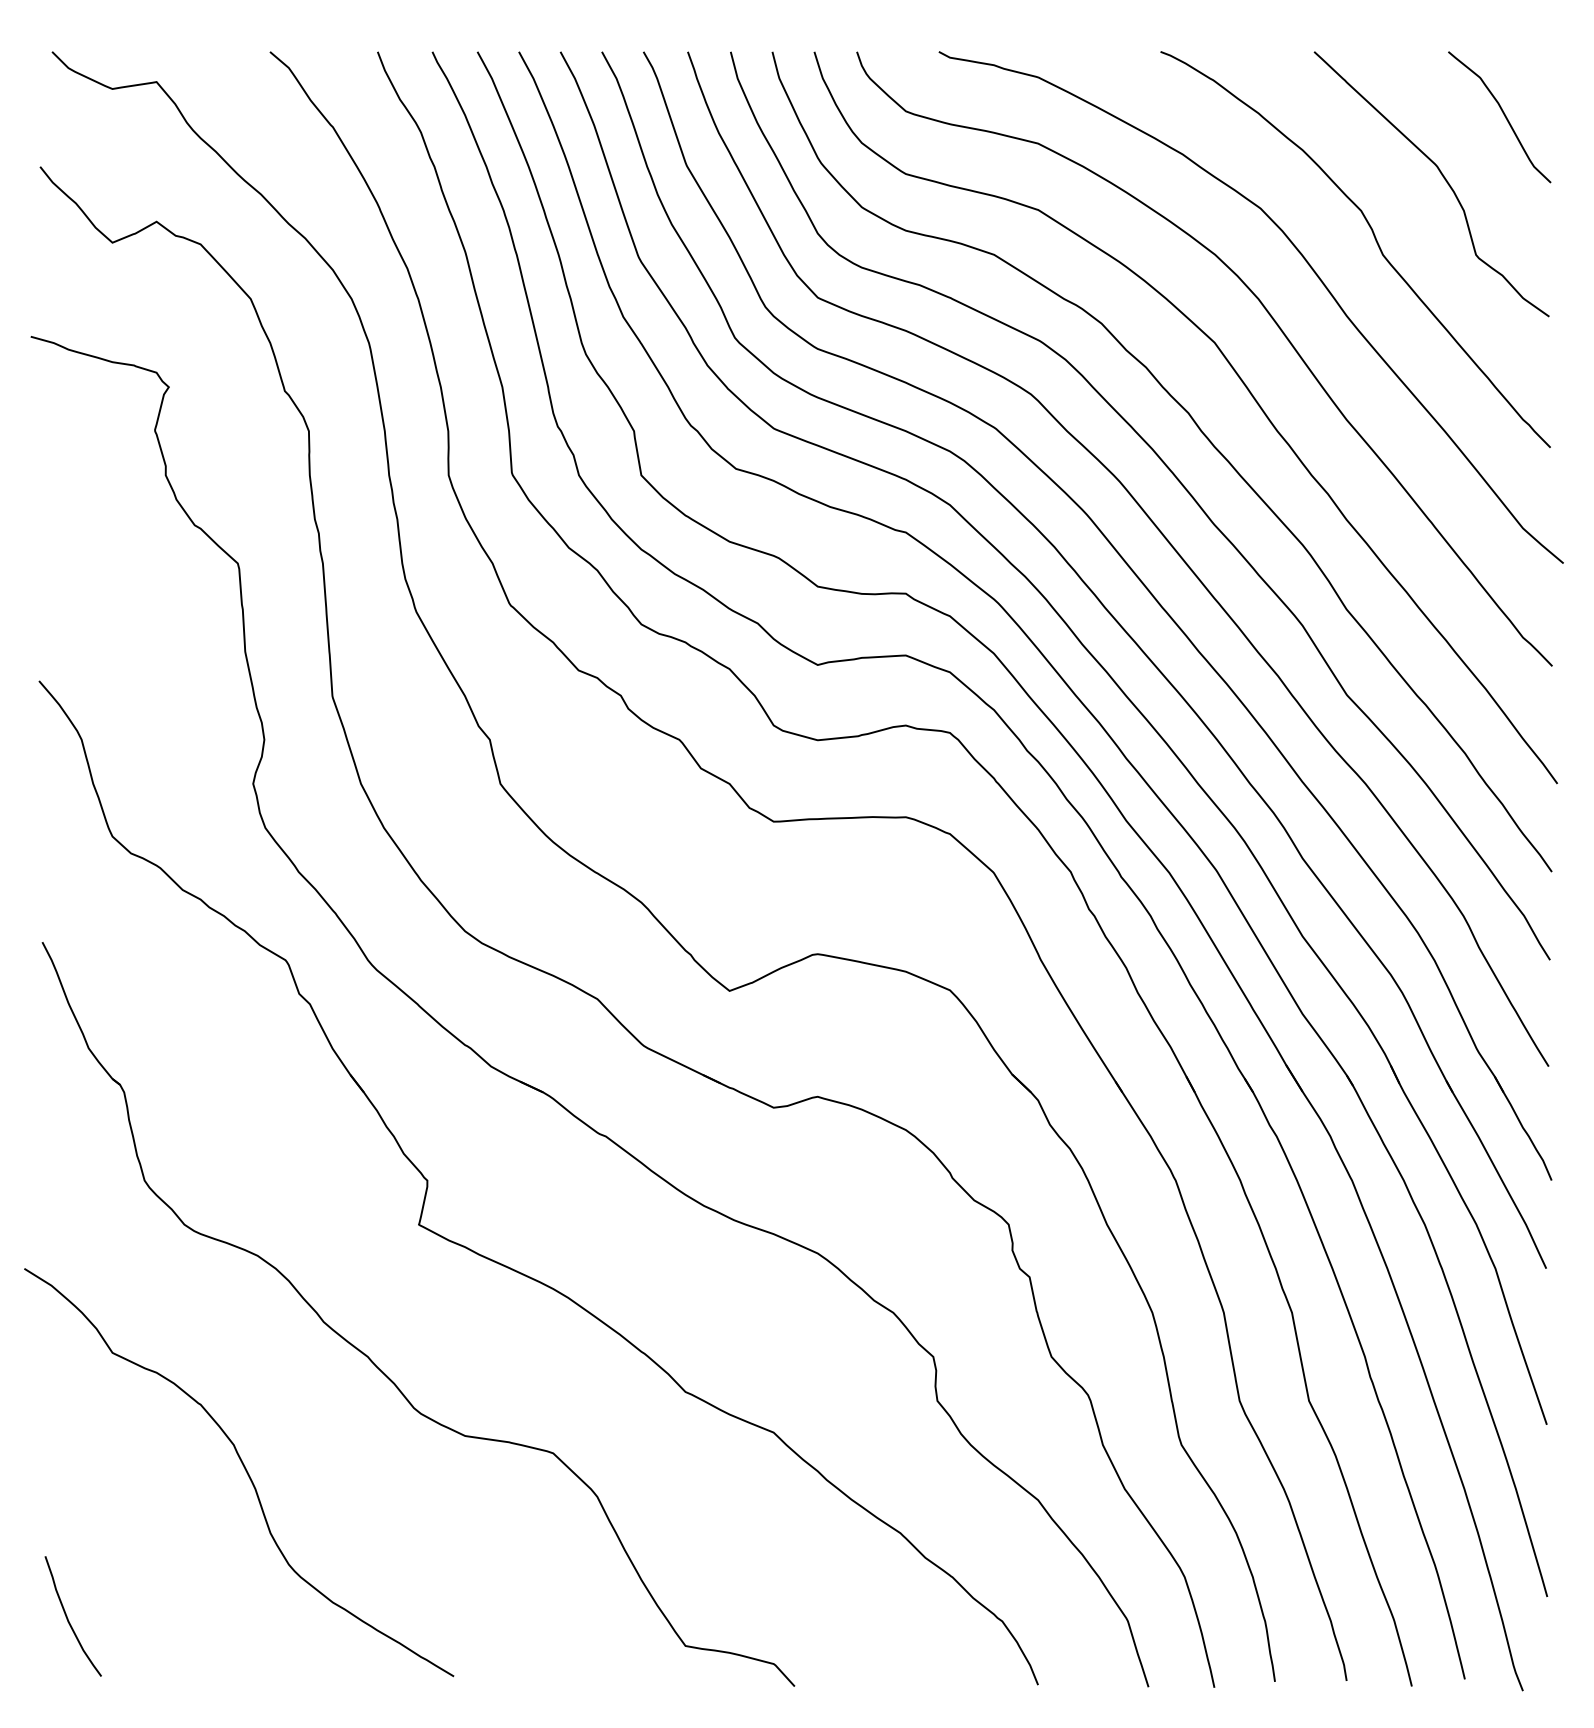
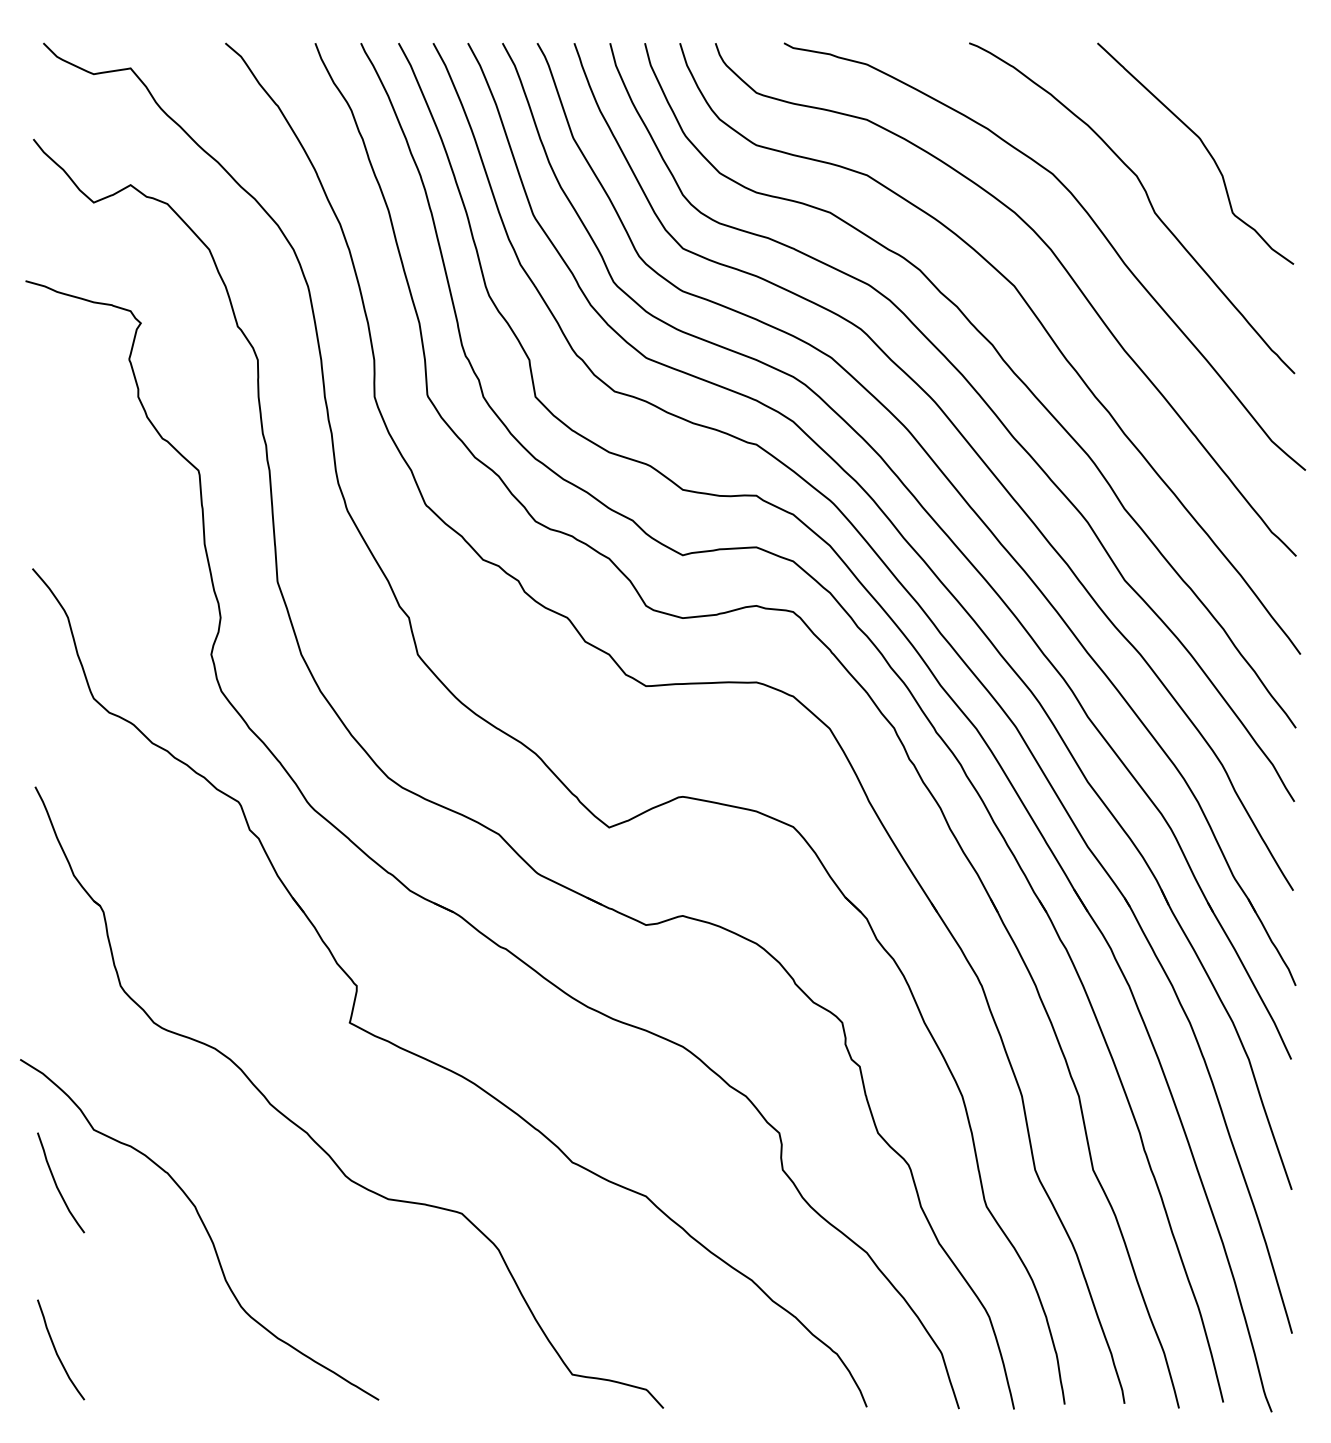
curve: (1502, 113) -> (1254, 94), removed
curve: (68, 1418) -> (57, 1184), added

